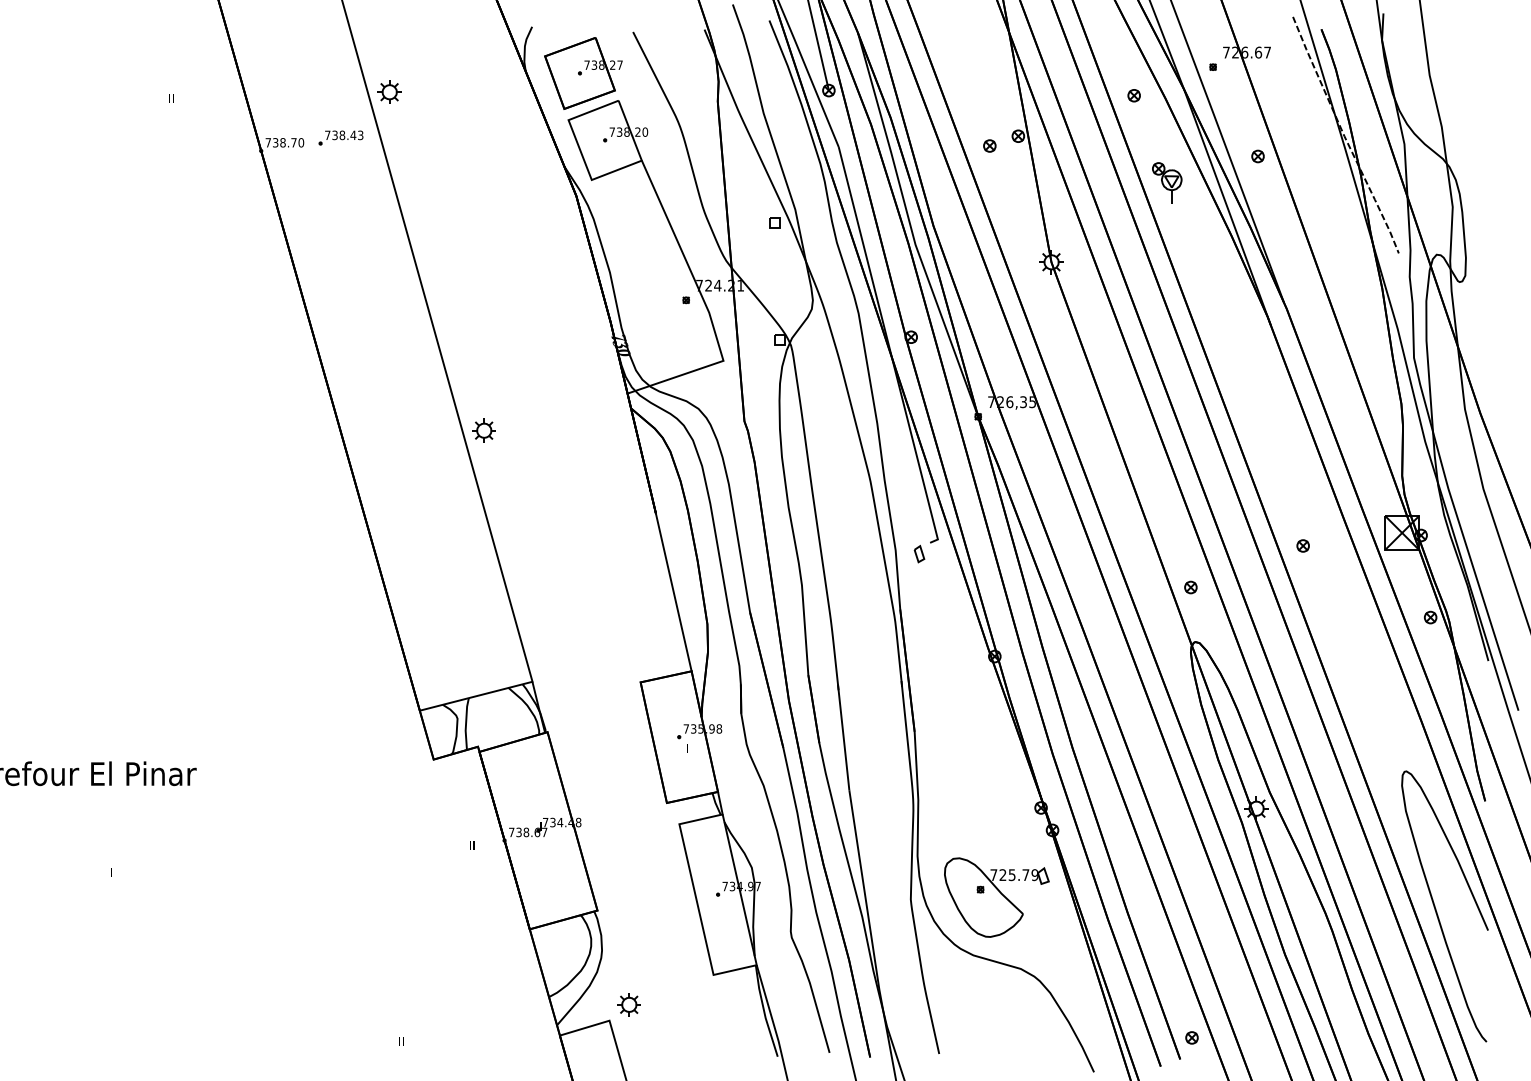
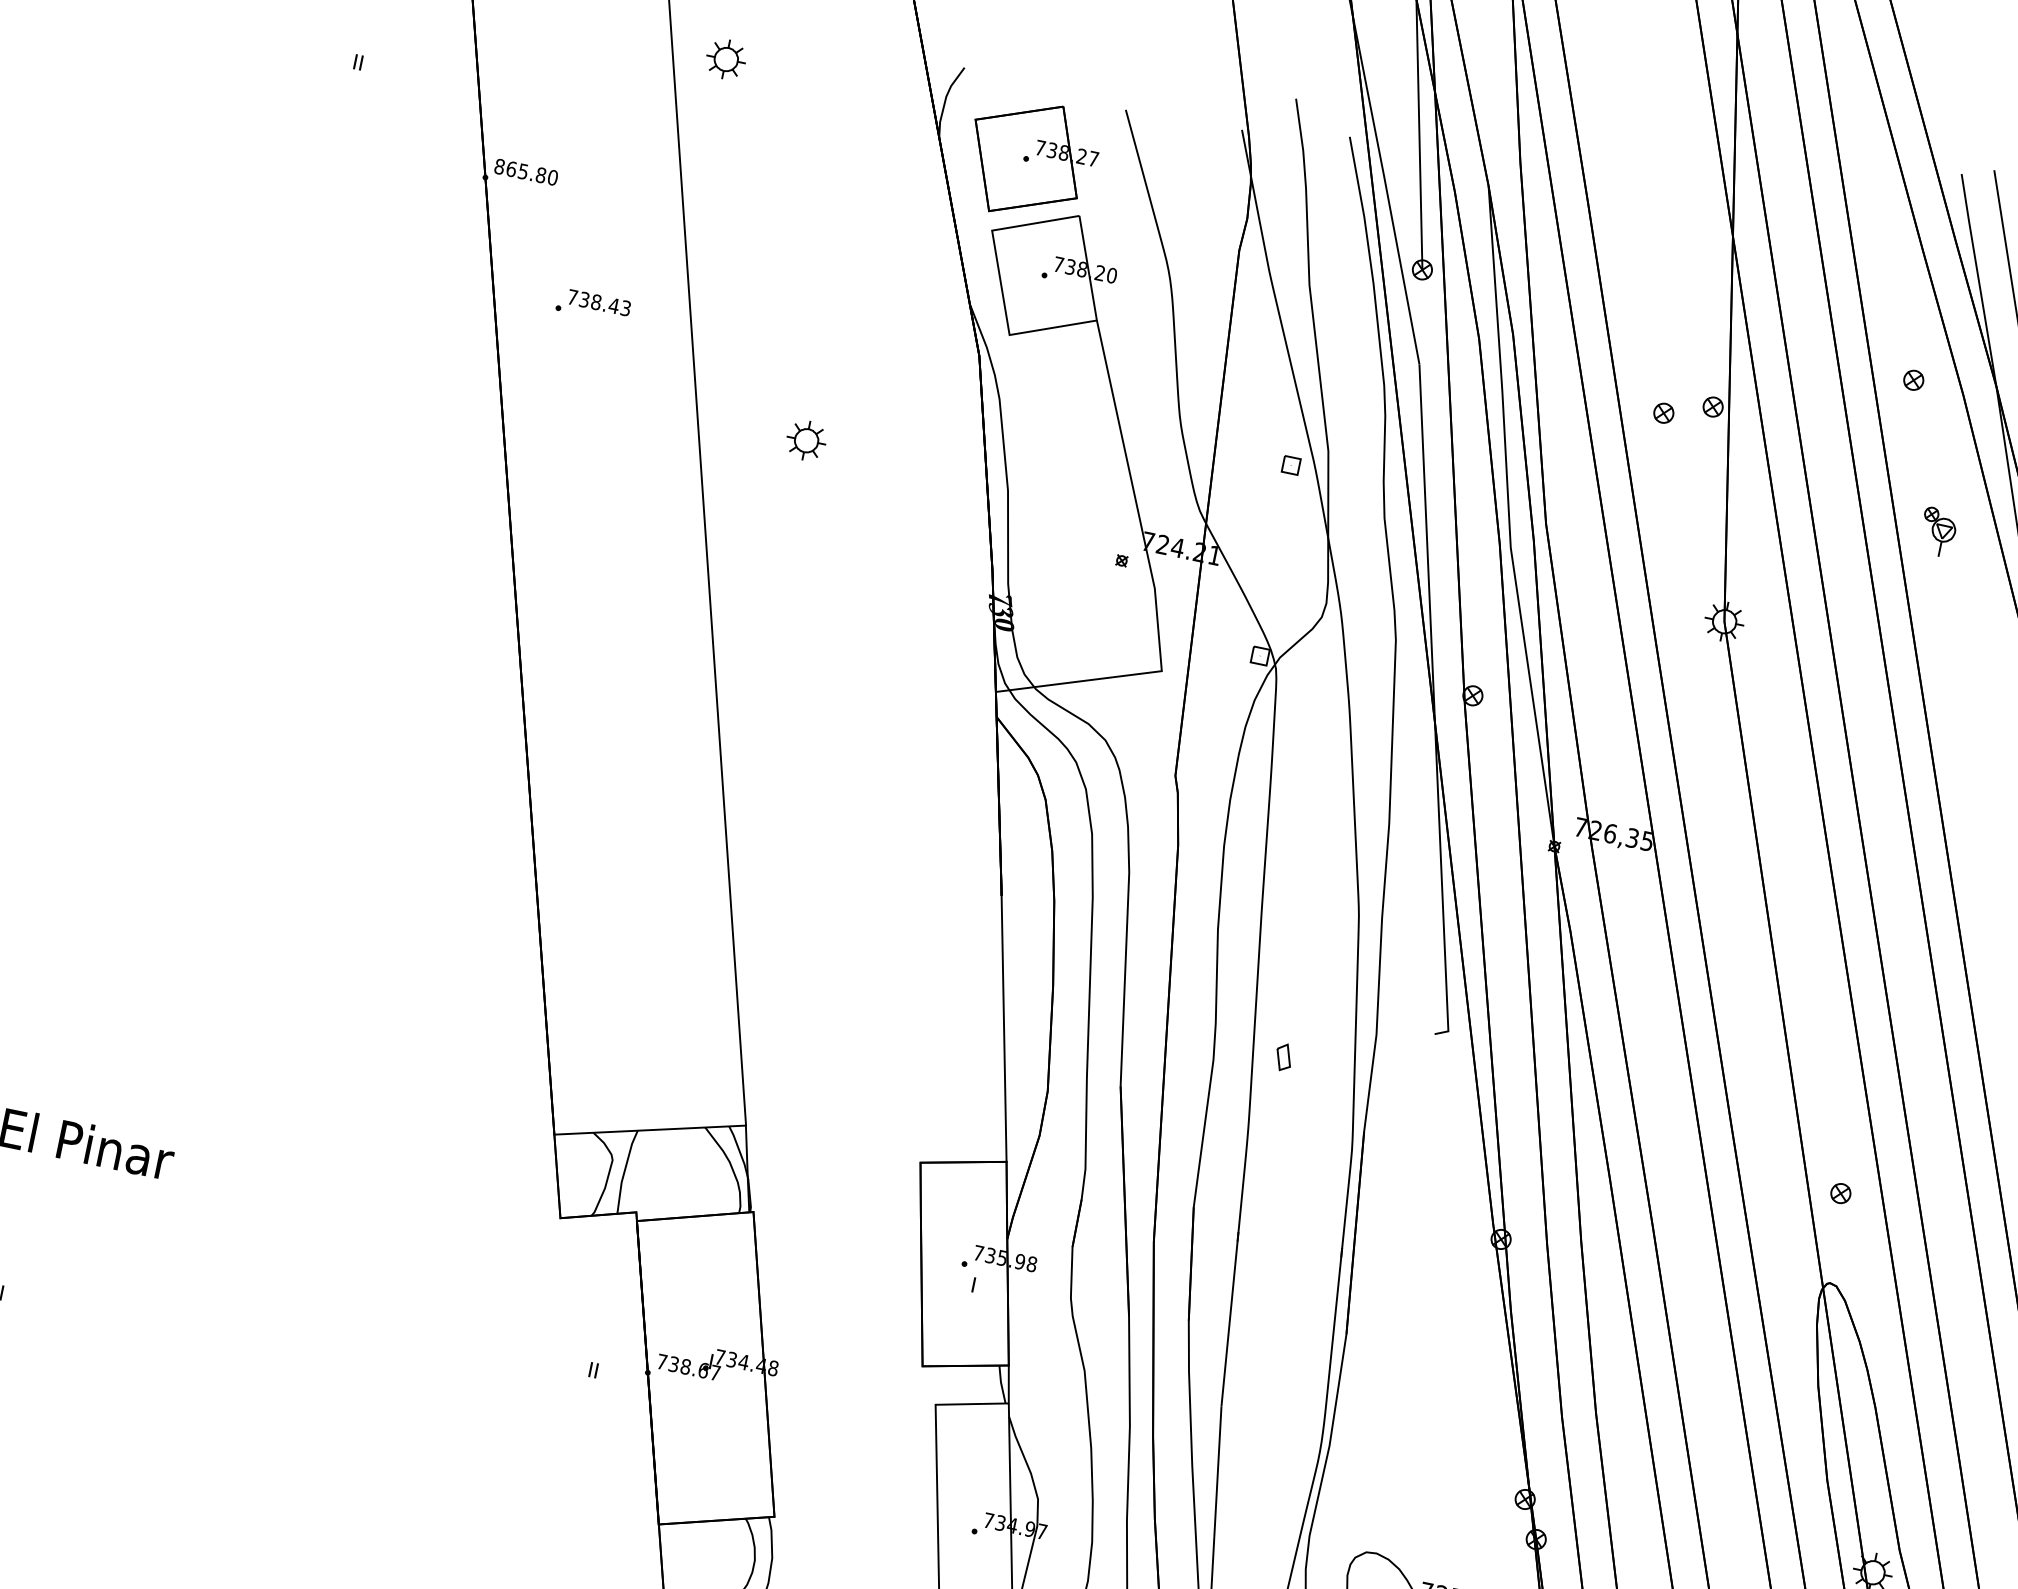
part: (389, 91) -> (726, 58), moved
part: (340, 137) -> (592, 305), moved
text: (280, 142) -> (519, 170), 738.70 -> 865.80
part: (1167, 182) -> (1938, 531), size x0.7
part: (483, 430) -> (805, 440), moved
part: (919, 553) -> (1284, 1056), moved

